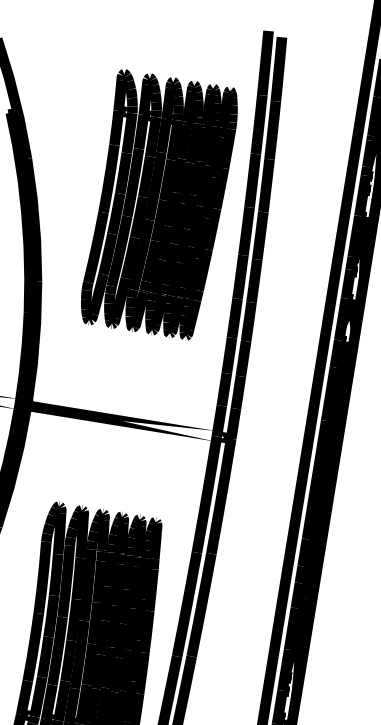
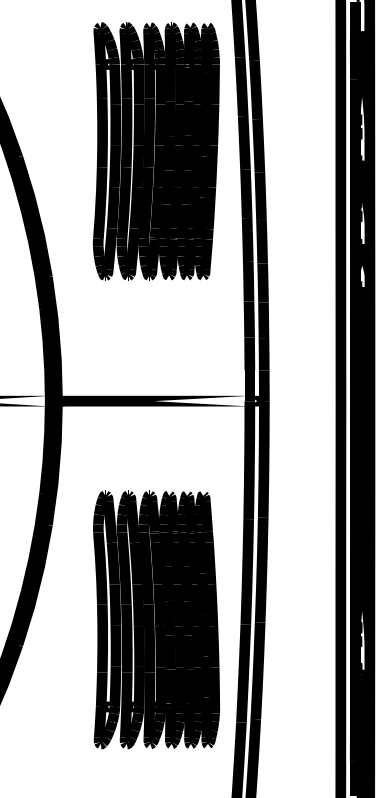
part: (158, 205) -> (155, 151), moved

